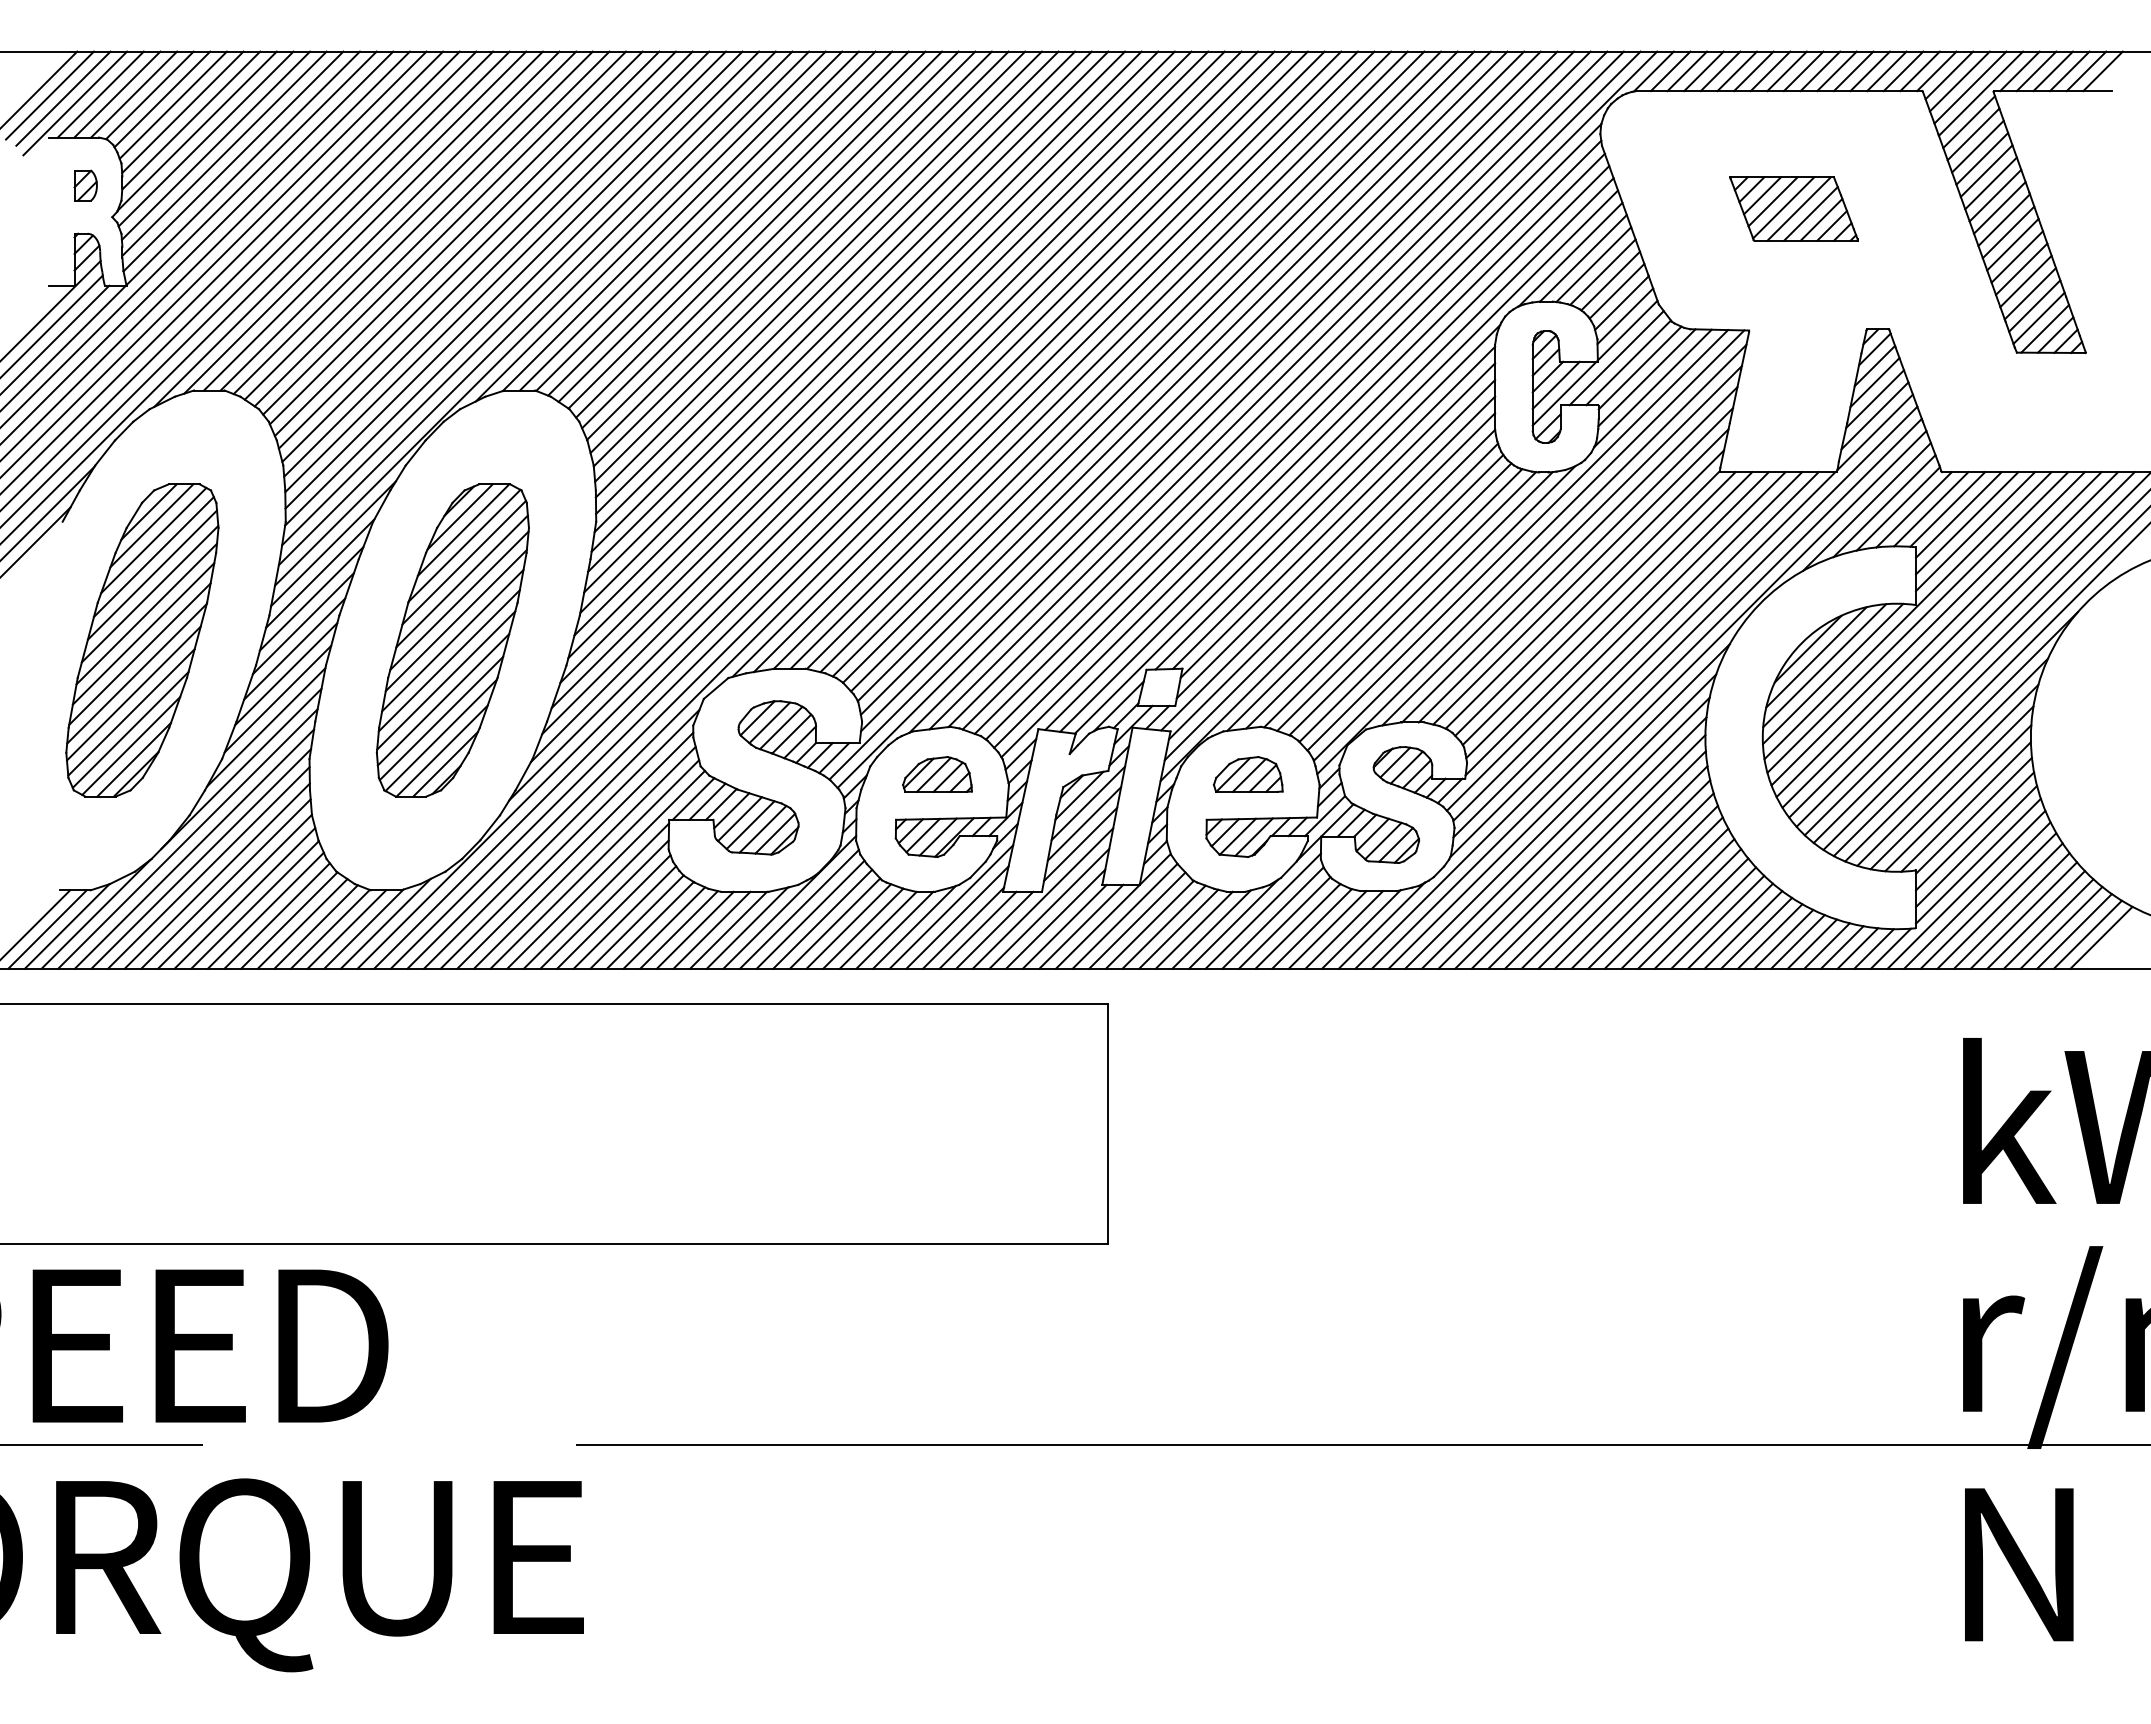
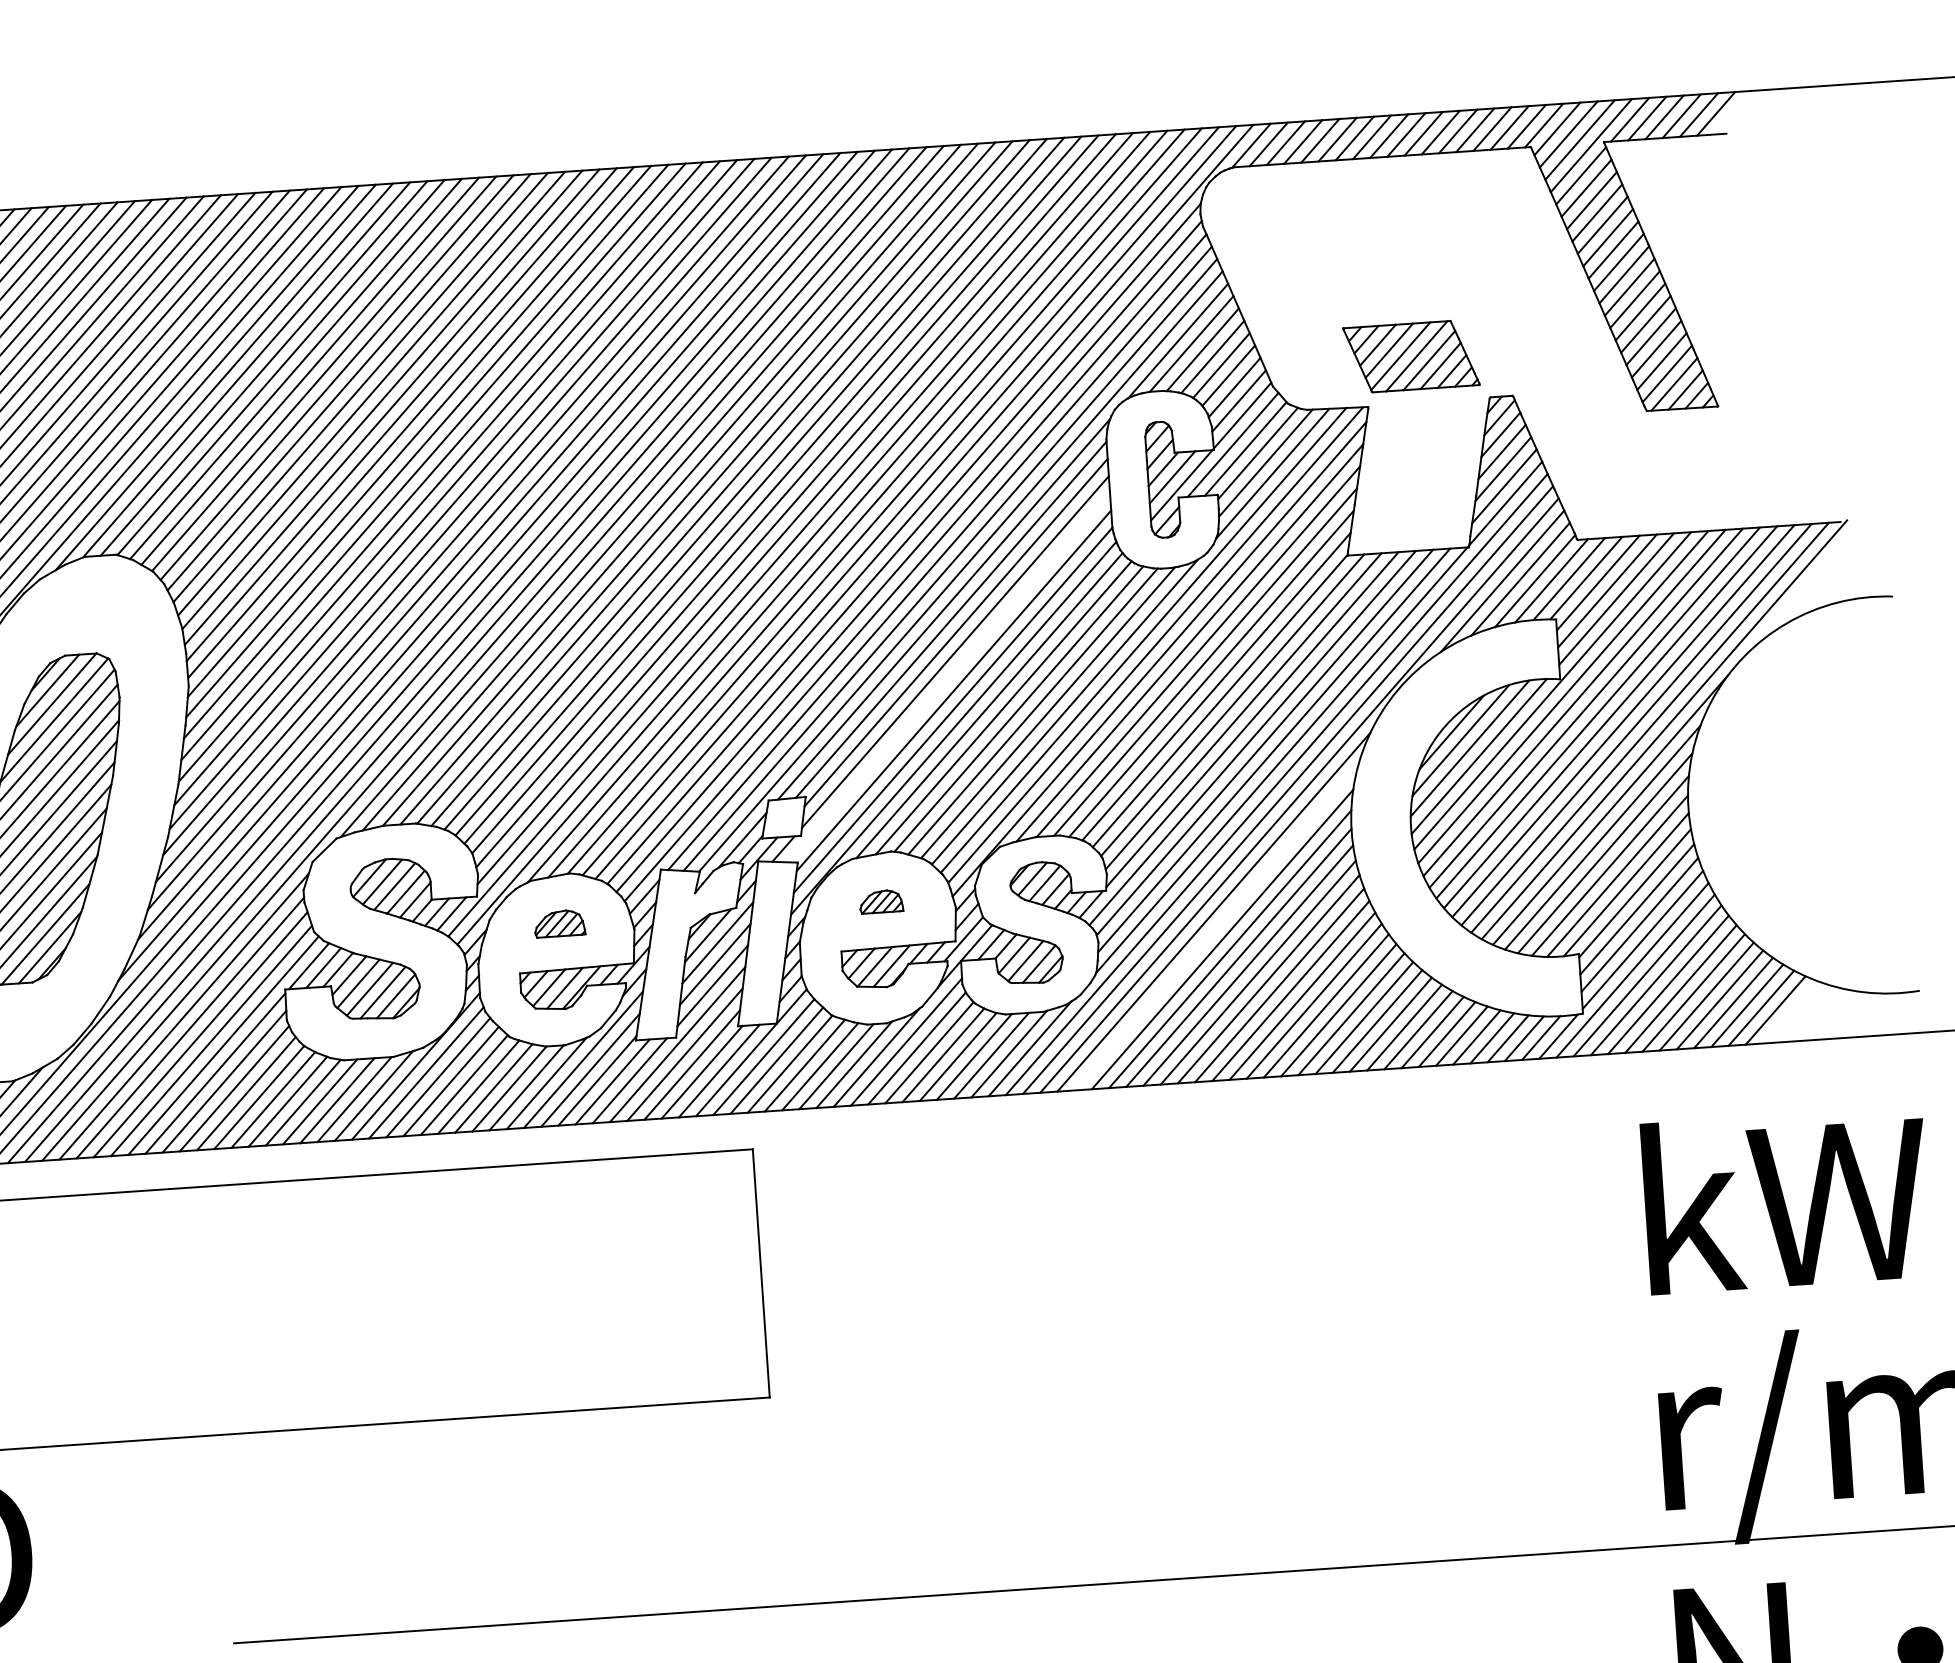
part: (1793, 208) -> (1410, 356), moved
line: (1328, 563) -> (949, 677), removed
part: (937, 774) -> (559, 923), size x0.7
part: (1248, 774) -> (881, 901), size x0.6
line: (1568, 821) -> (1215, 927), removed

